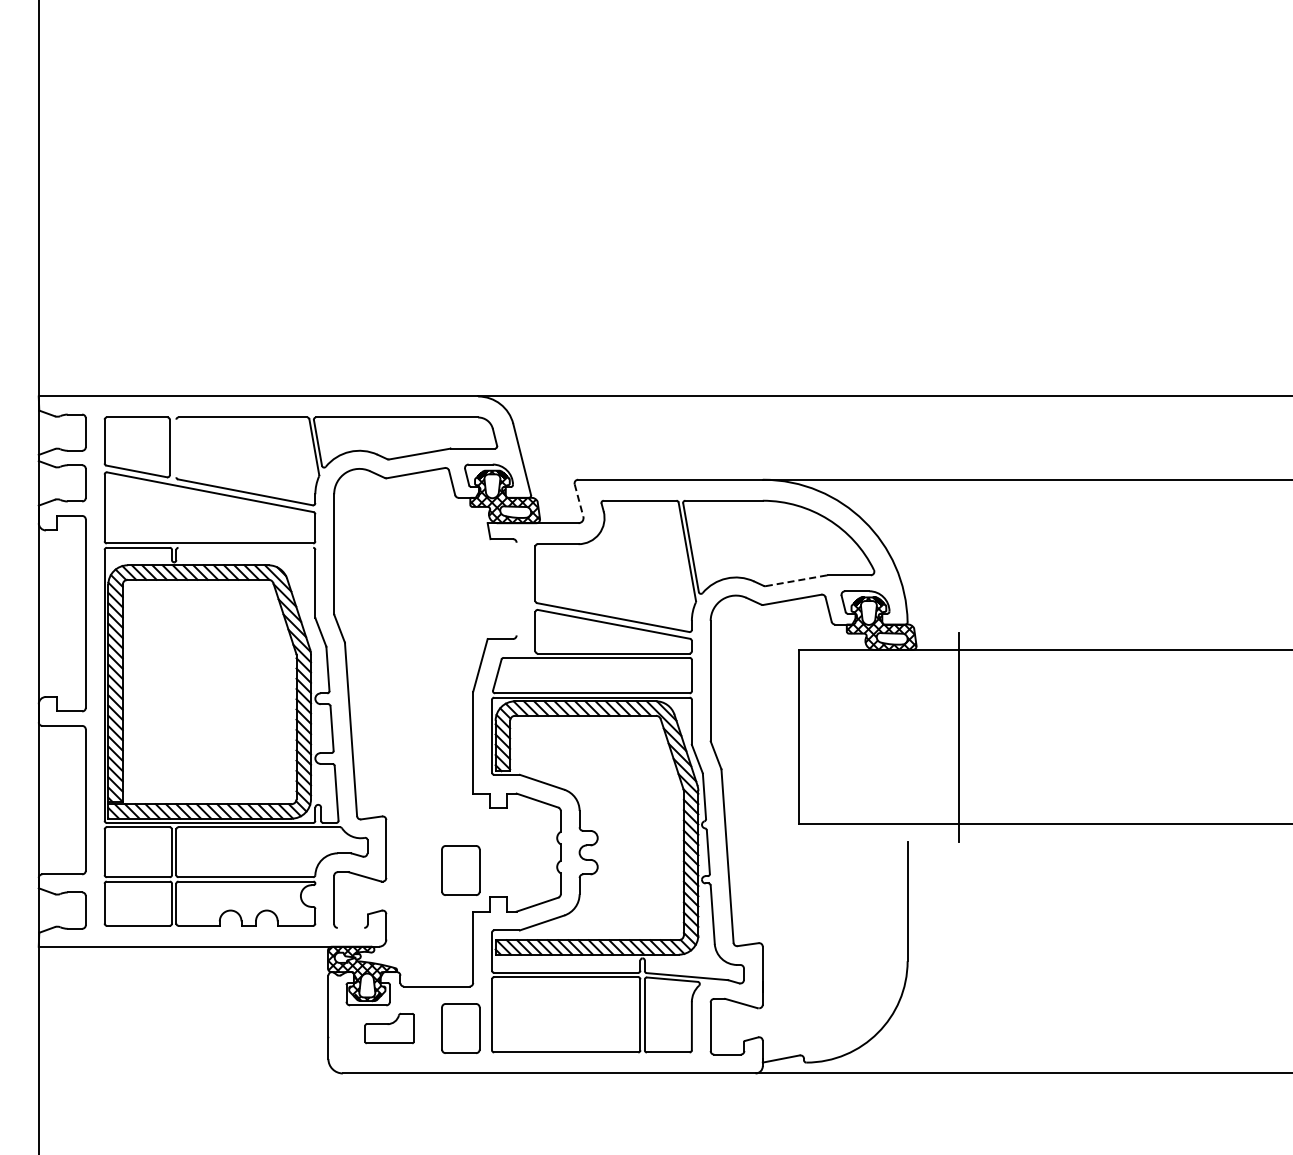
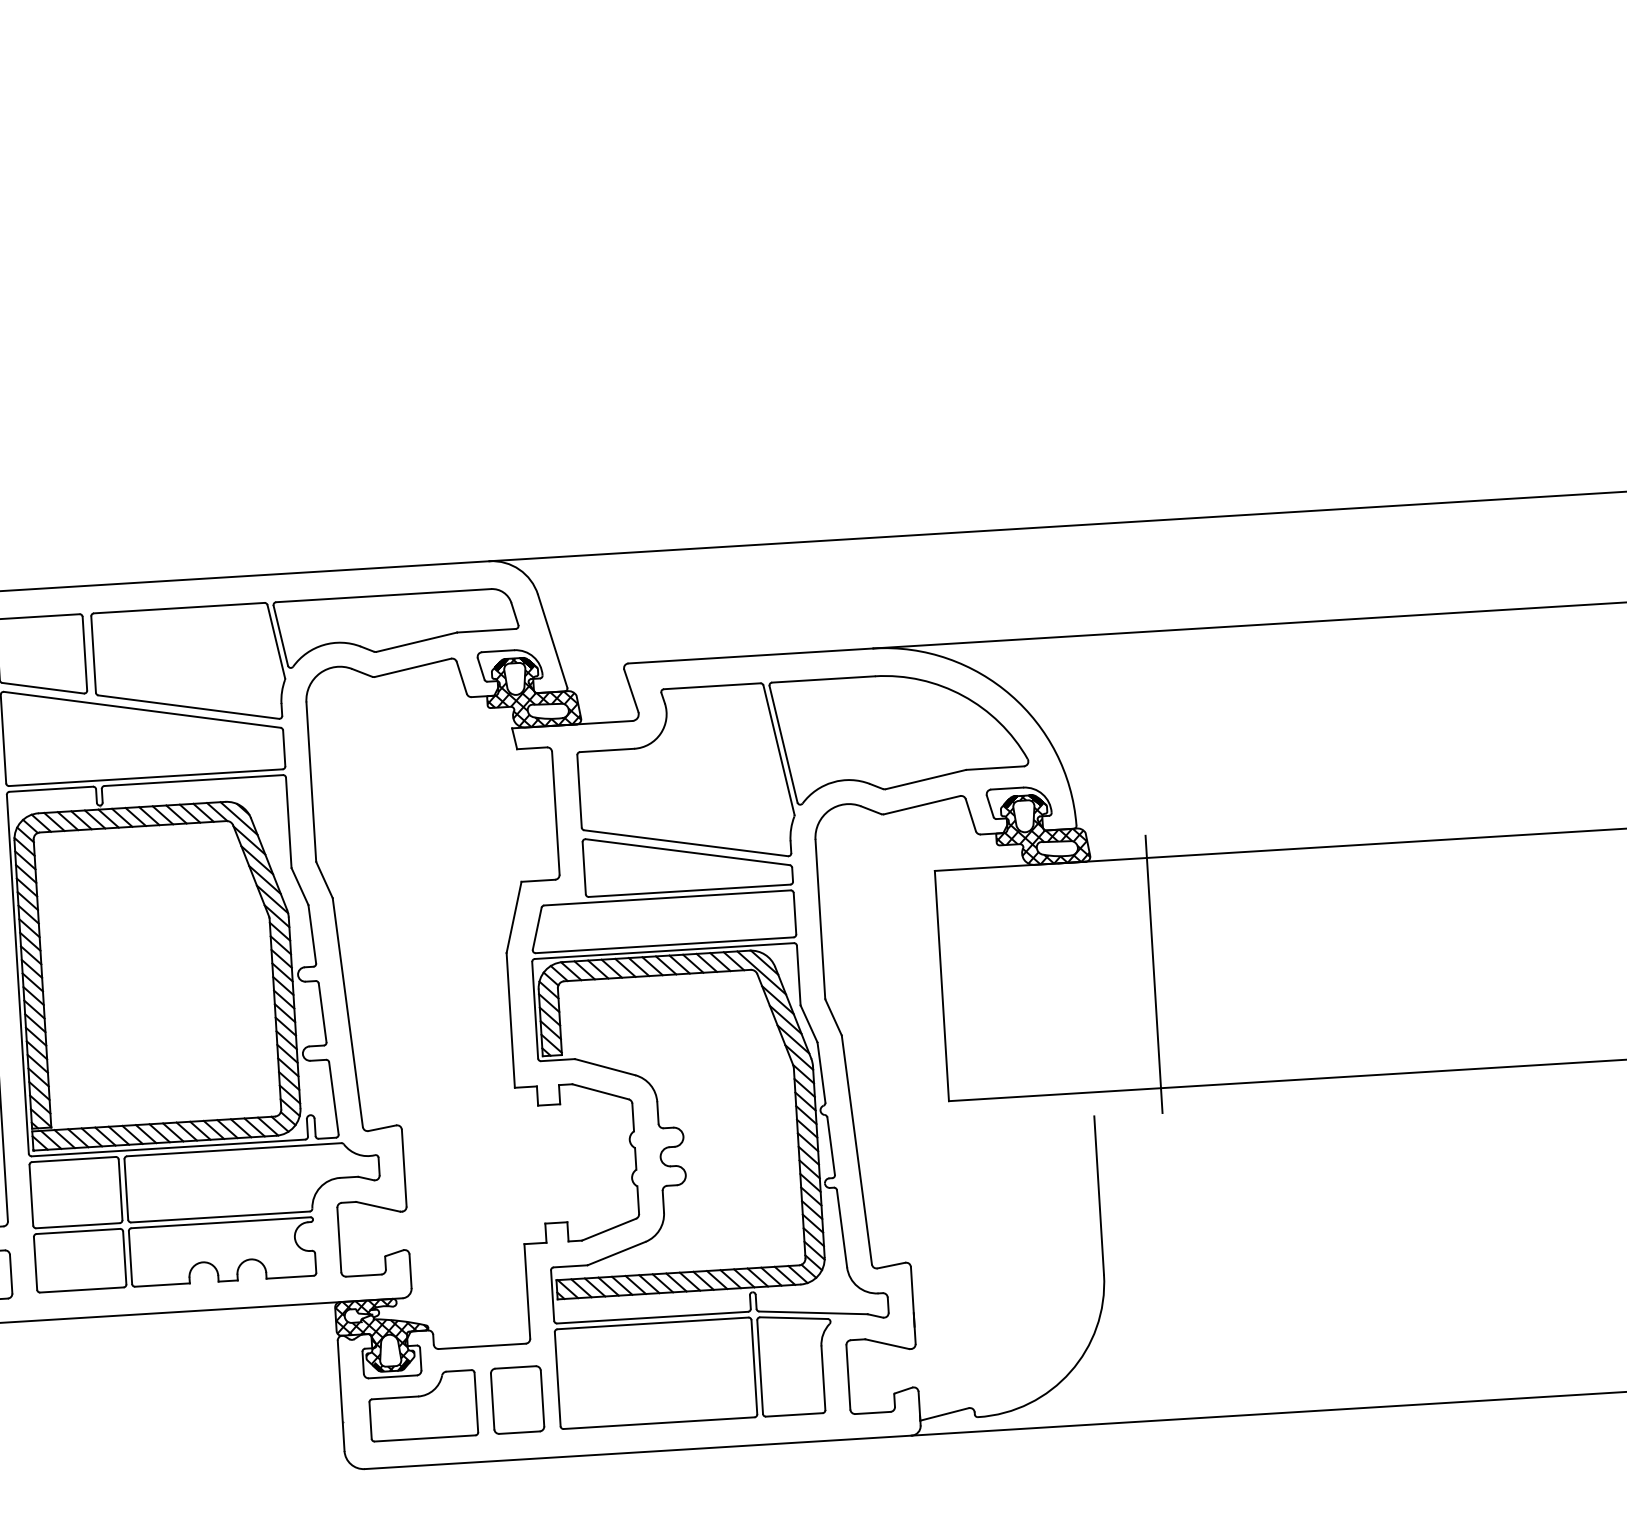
line: (176, 448) -> (93, 654), added
line: (579, 500) -> (631, 690), dashed -> solid
line: (245, 547) -> (193, 780), added
line: (796, 580) -> (925, 779), dashed -> solid
line: (516, 588) -> (555, 812), added
part: (460, 870) -> (504, 1190), removed
line: (350, 927) -> (363, 1275), added
part: (389, 1028) -> (423, 1405), size x1.67

